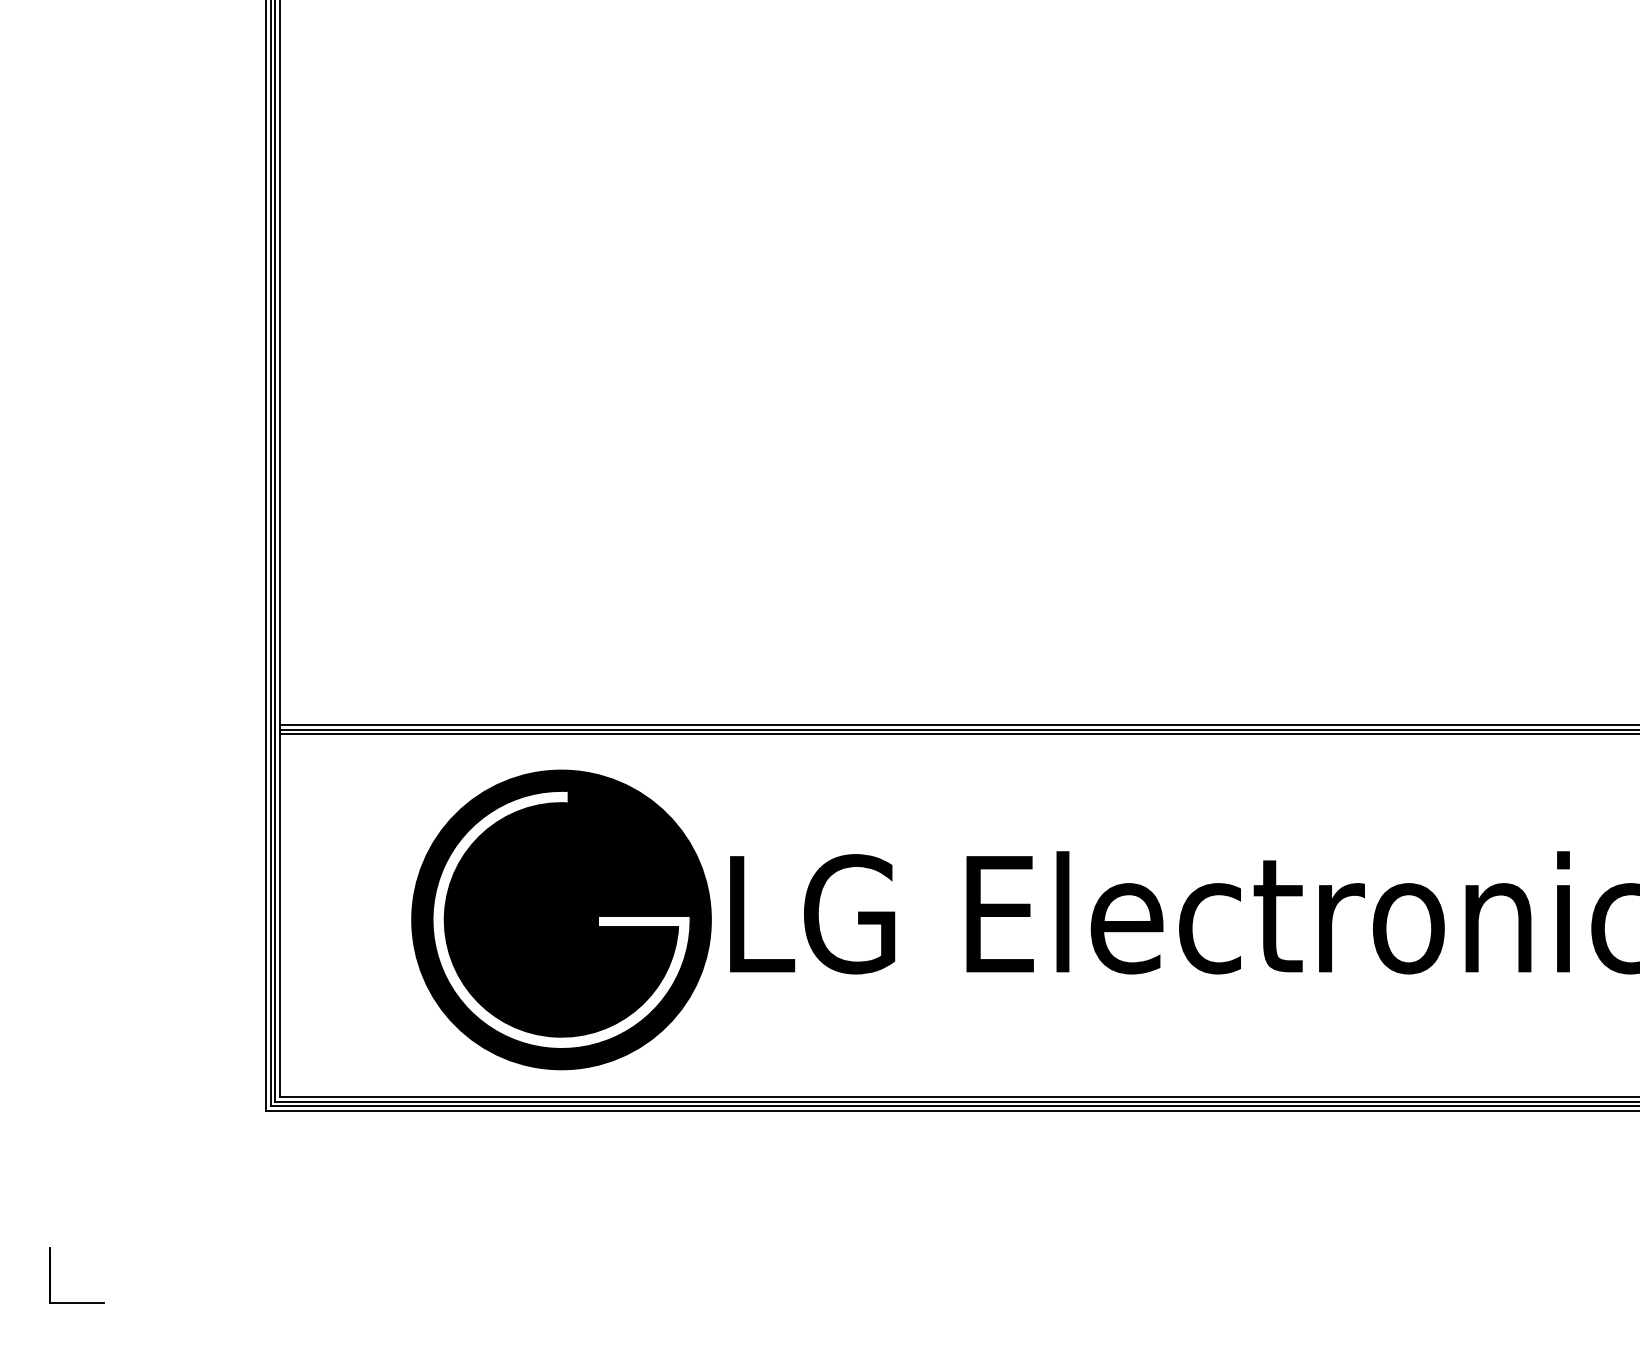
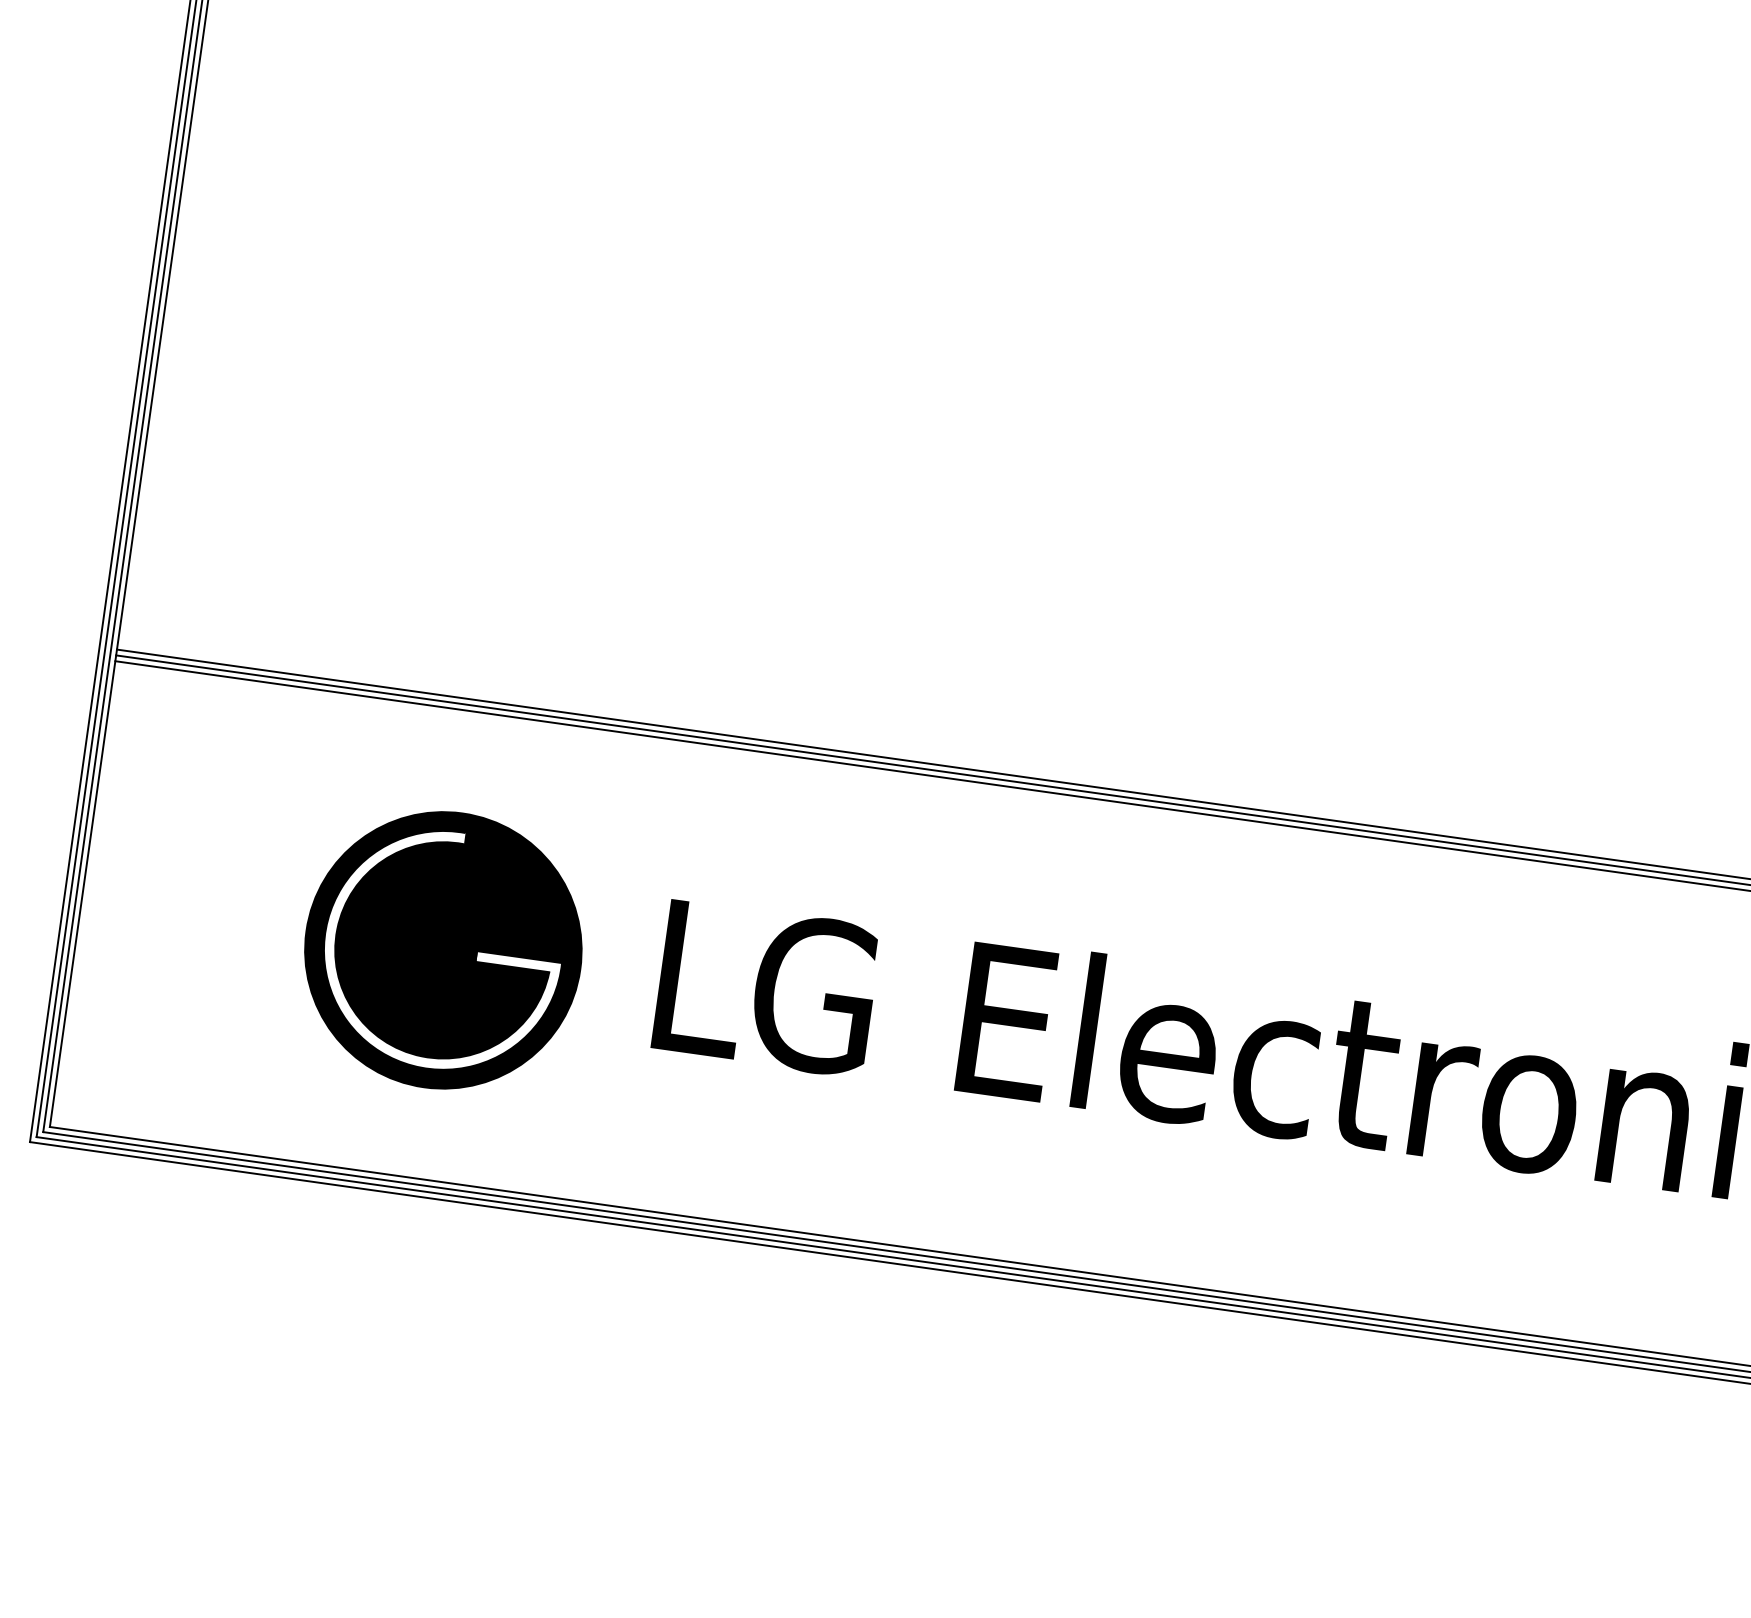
part: (560, 919) -> (442, 949), size x0.71

